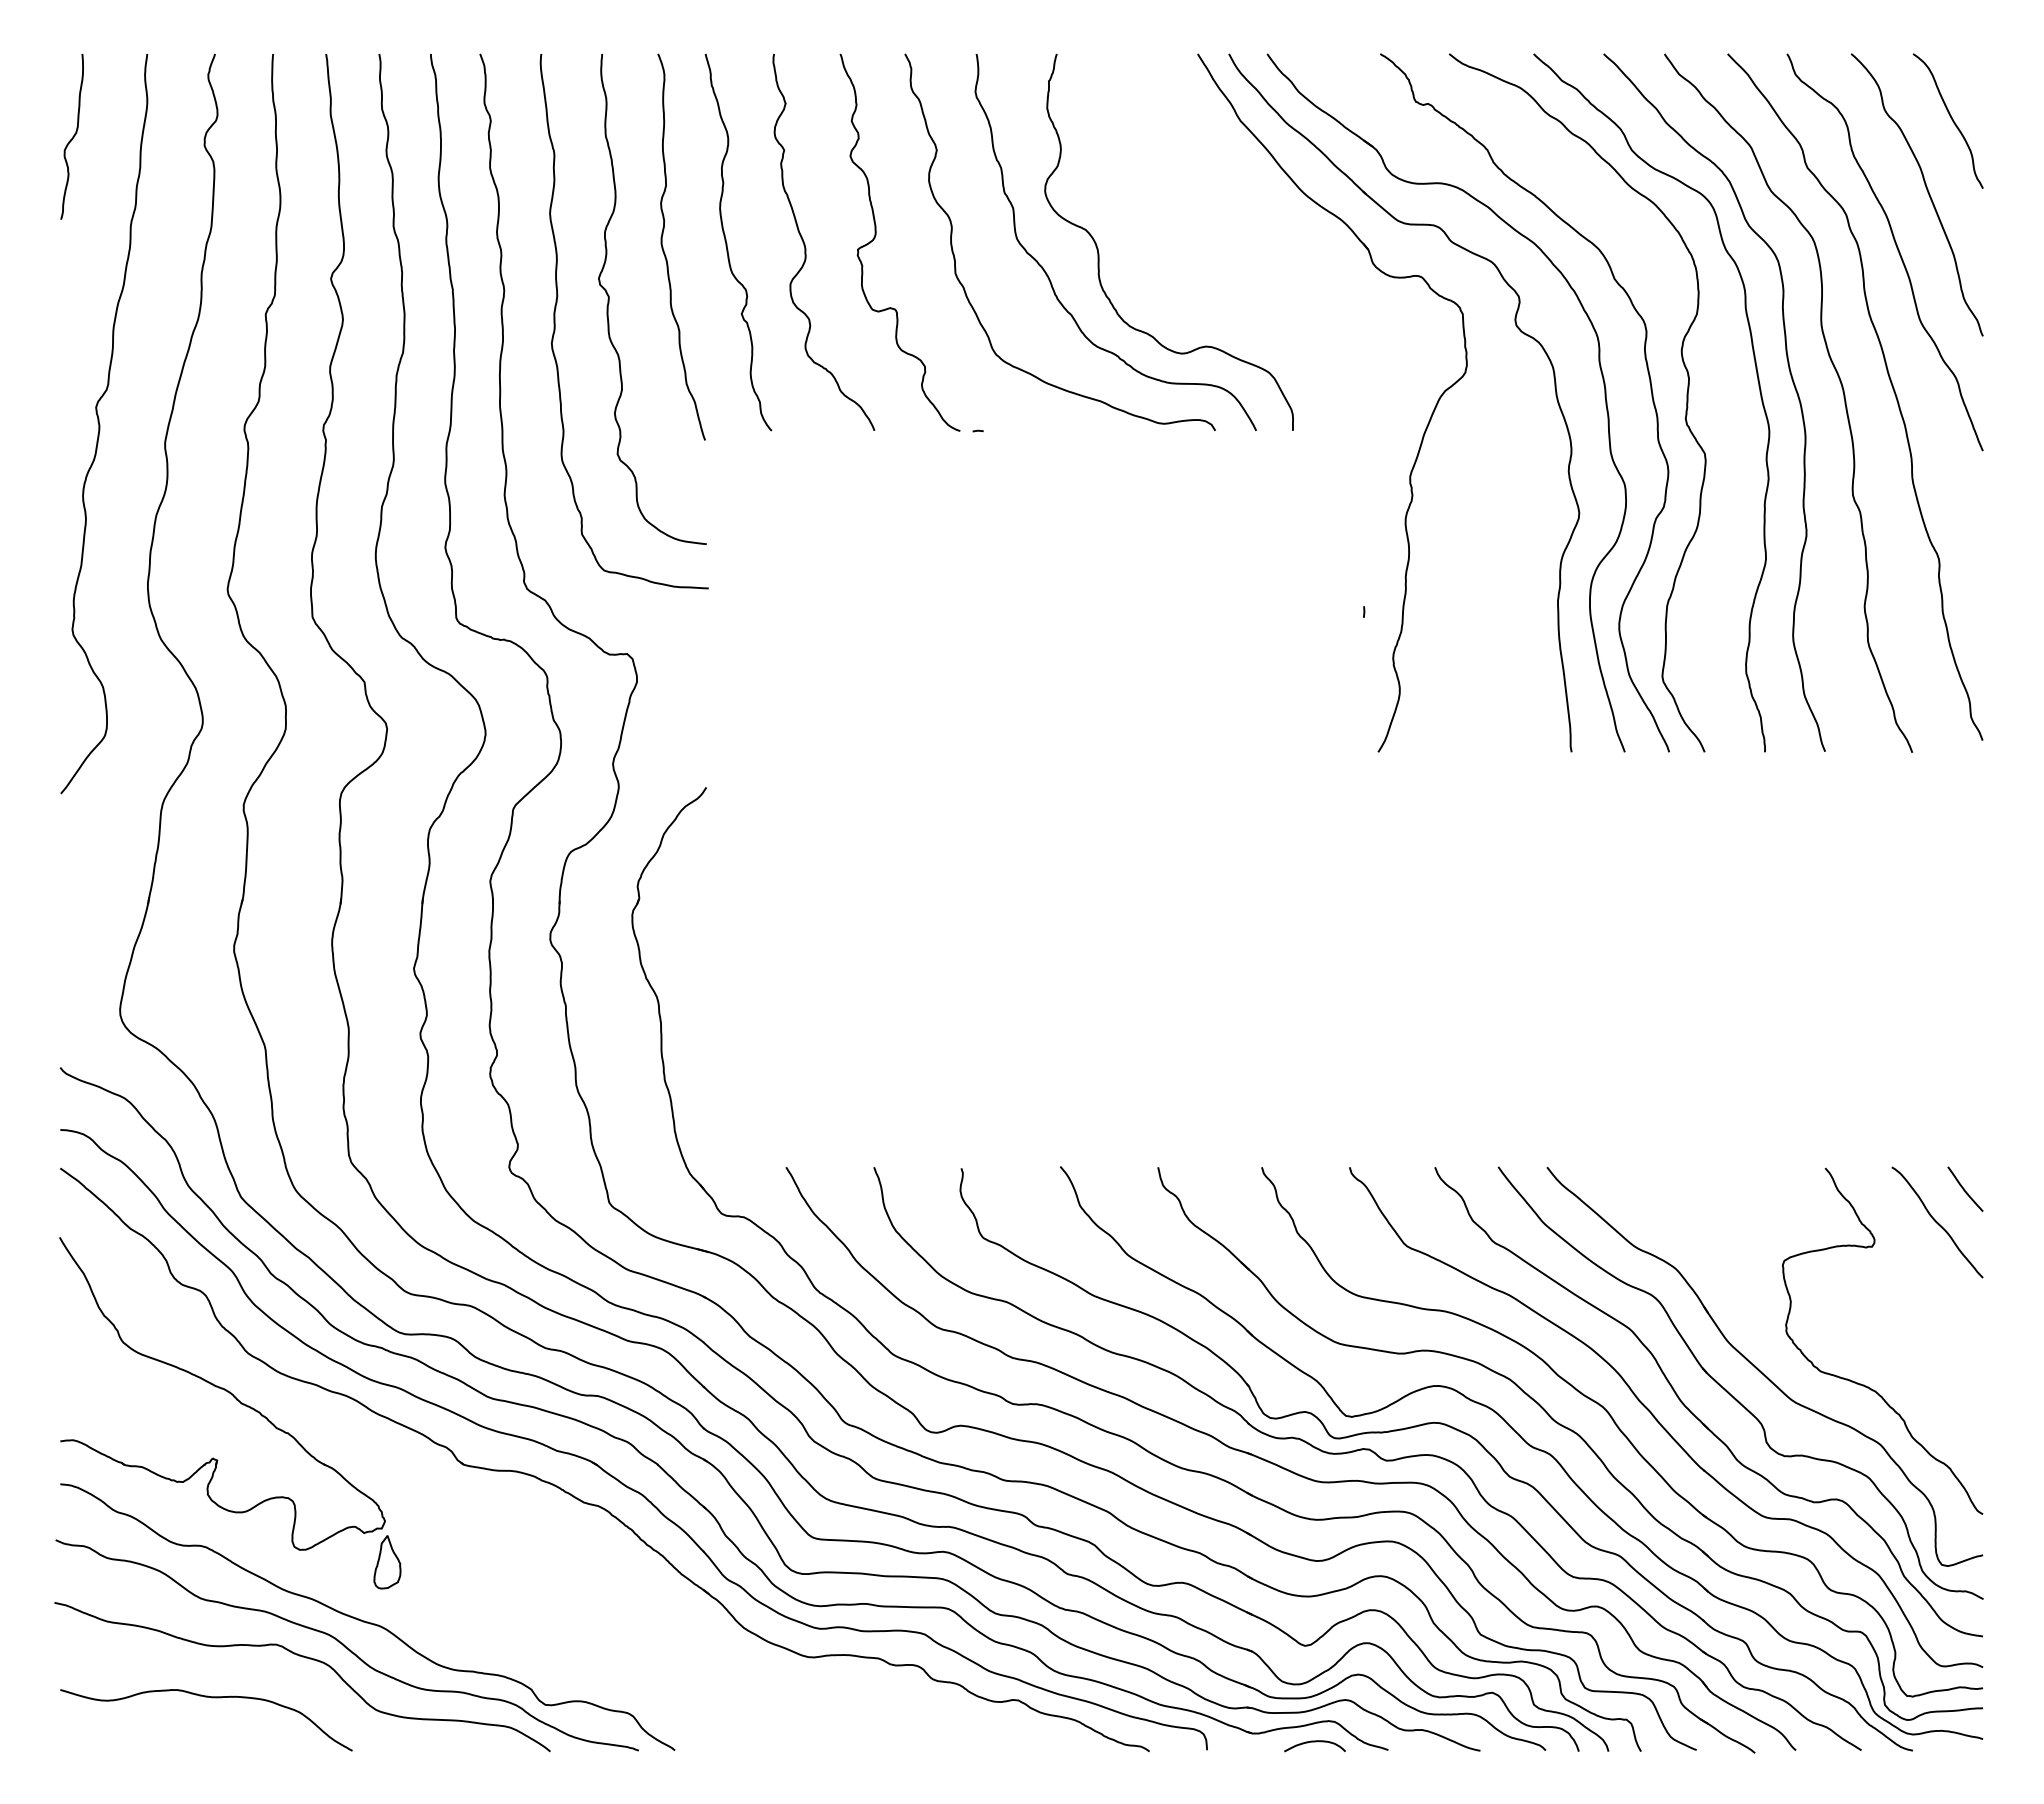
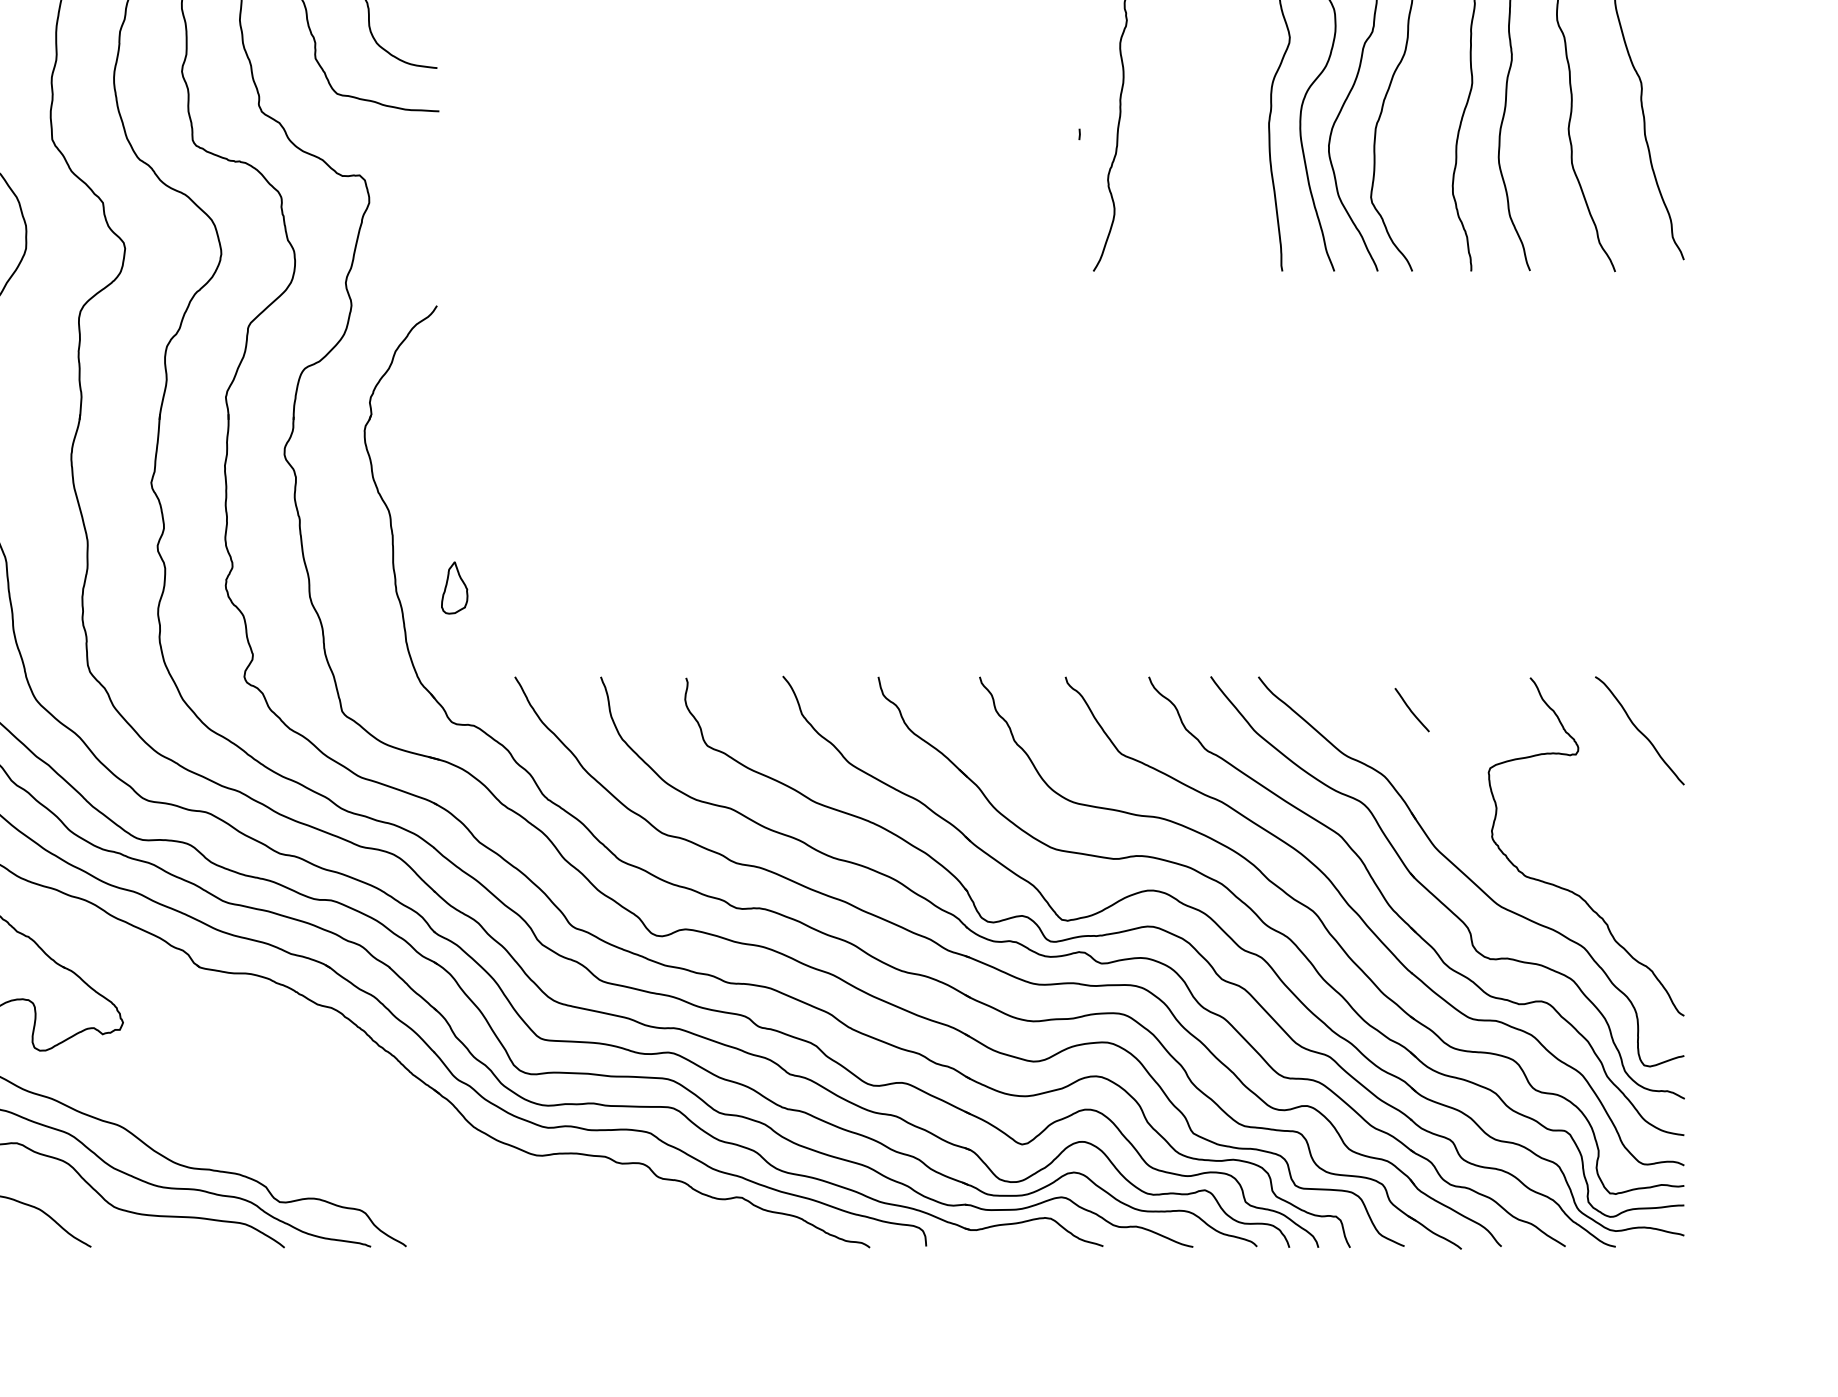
curve: (1964, 1188) -> (1411, 709), moved
part: (387, 1562) -> (454, 588), moved
curve: (1314, 1742) -> (1031, 1238), removed

